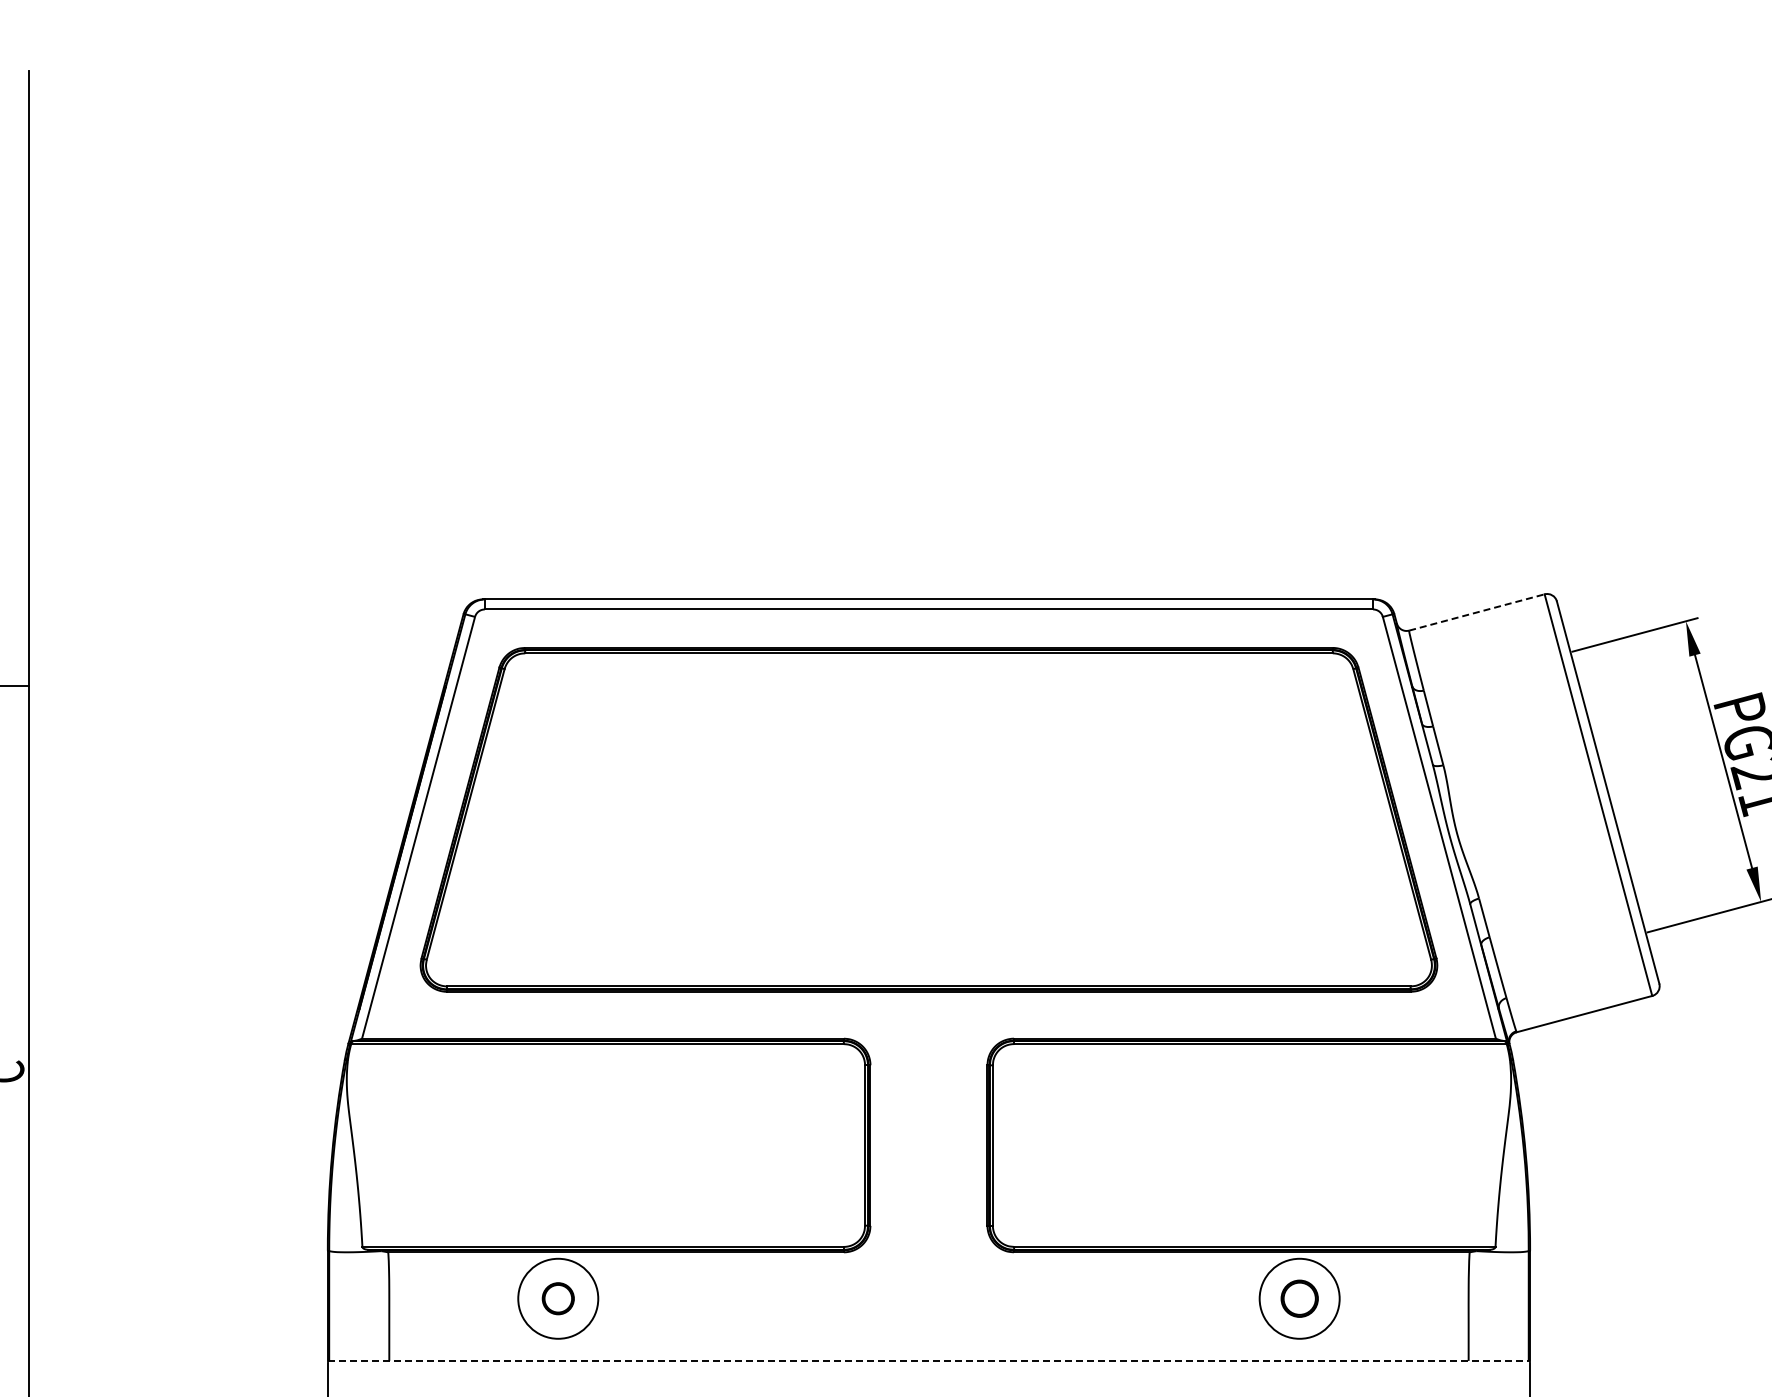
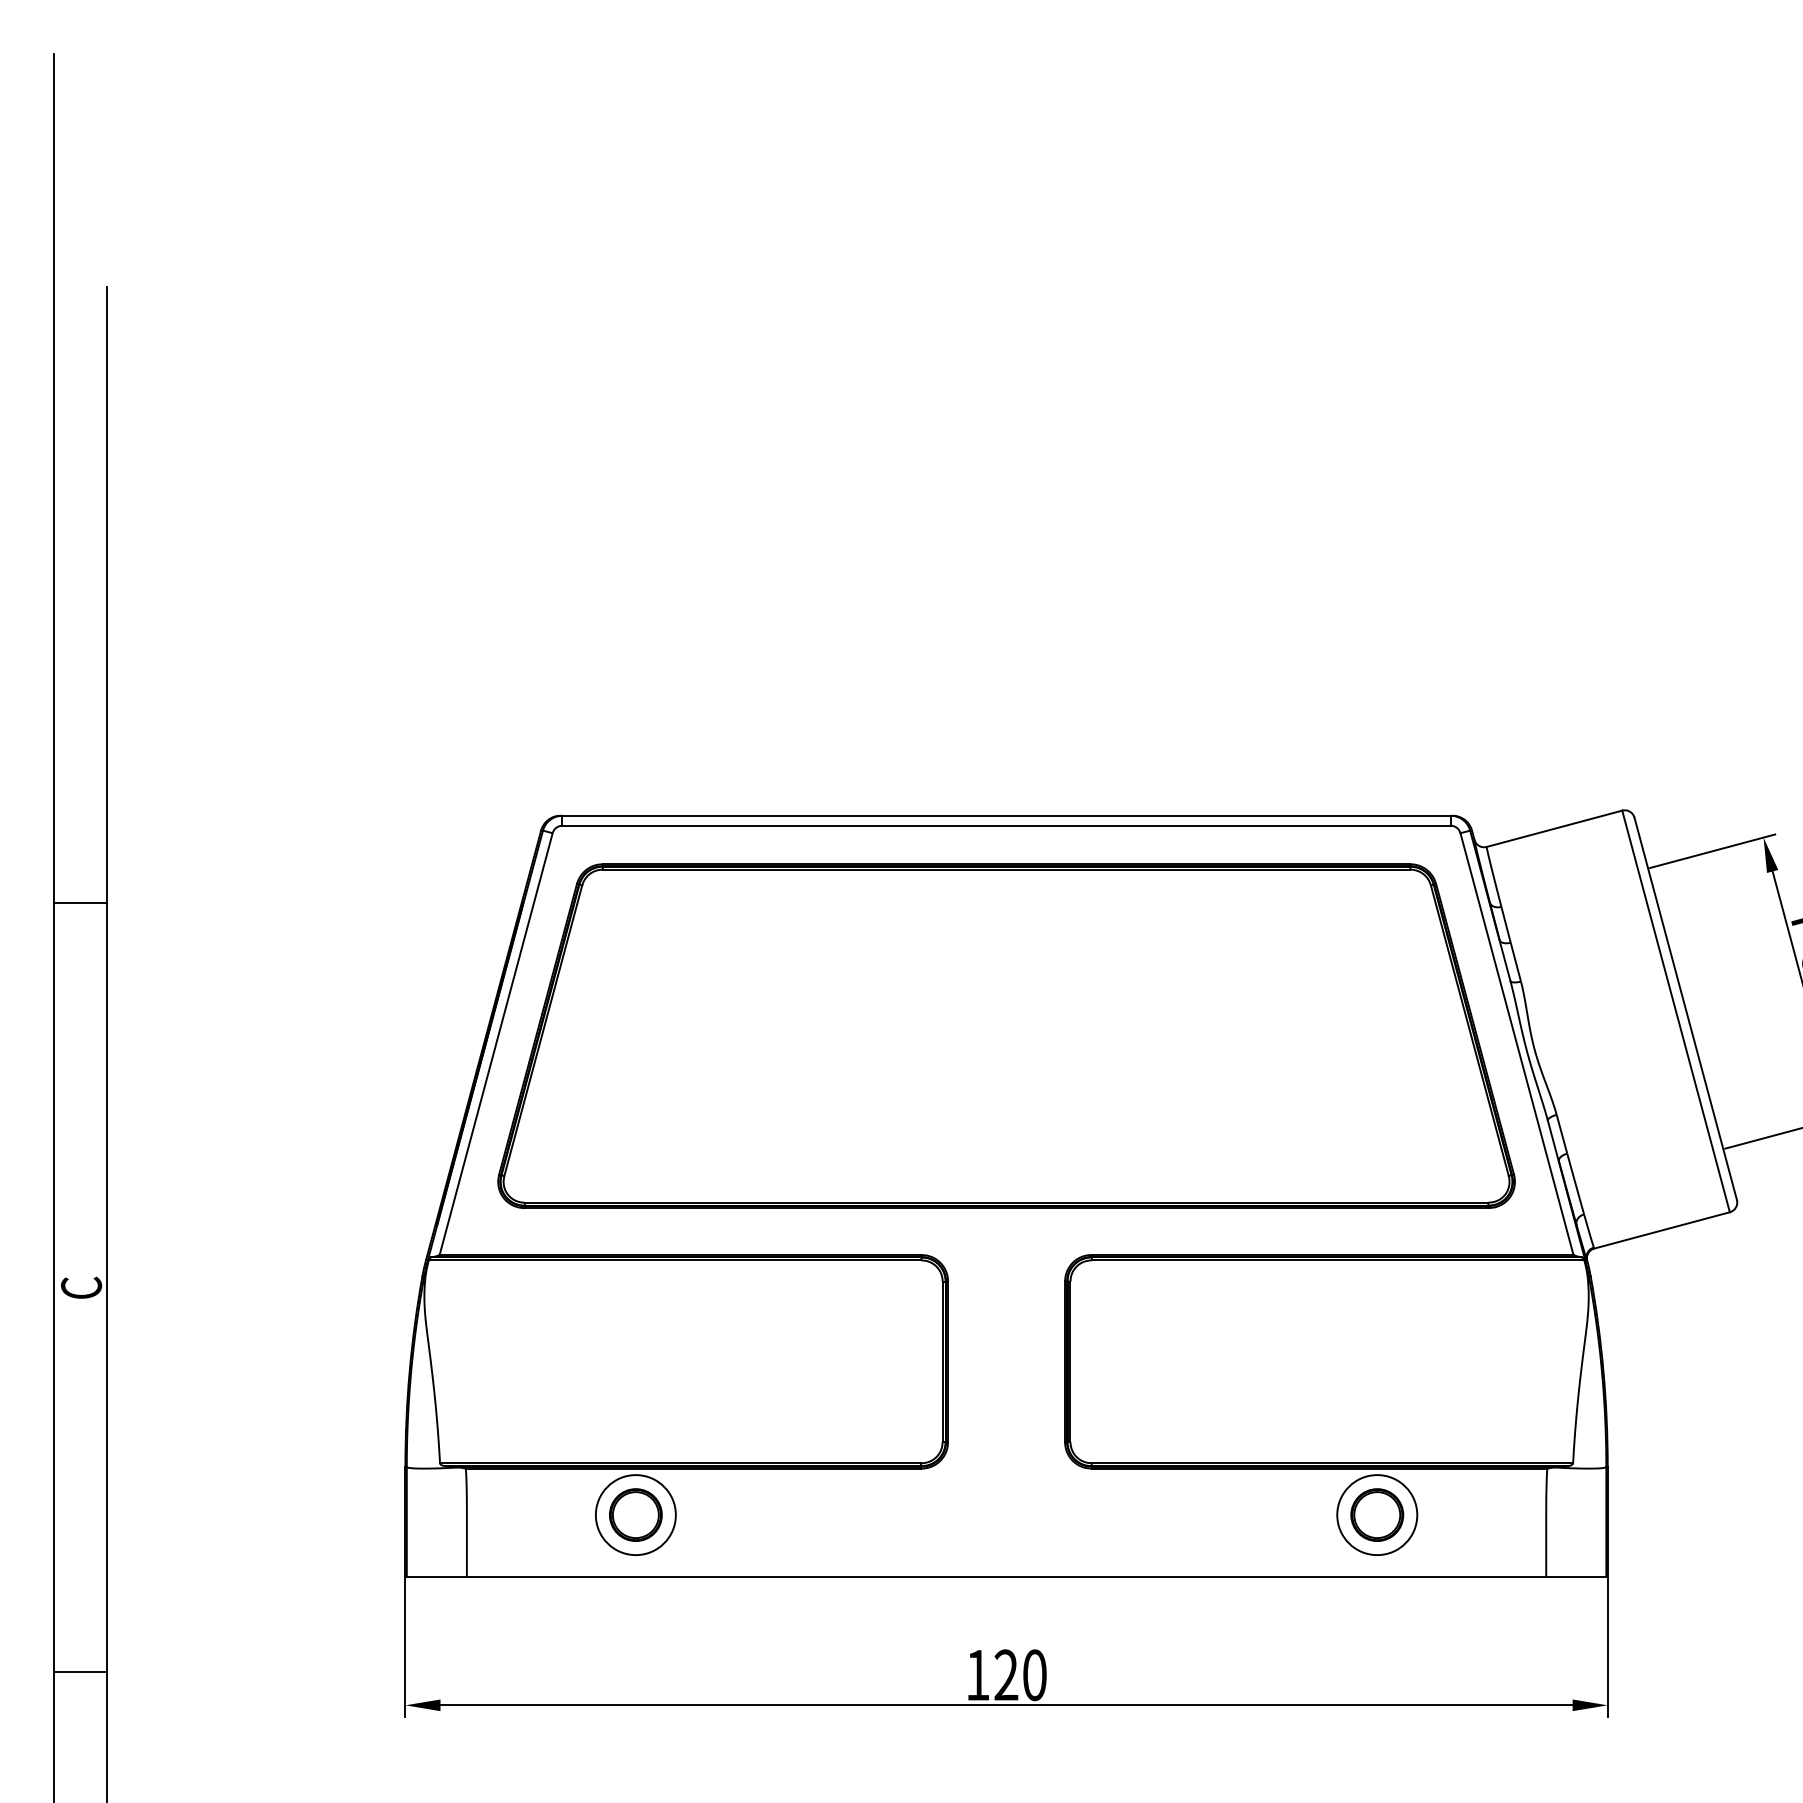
line: (1476, 612) -> (1554, 828), dashed -> solid
part: (557, 1298) -> (635, 1514), size x1.67
part: (1299, 1298) -> (1377, 1514), size x1.43
line: (929, 1361) -> (1007, 1577), dashed -> solid

